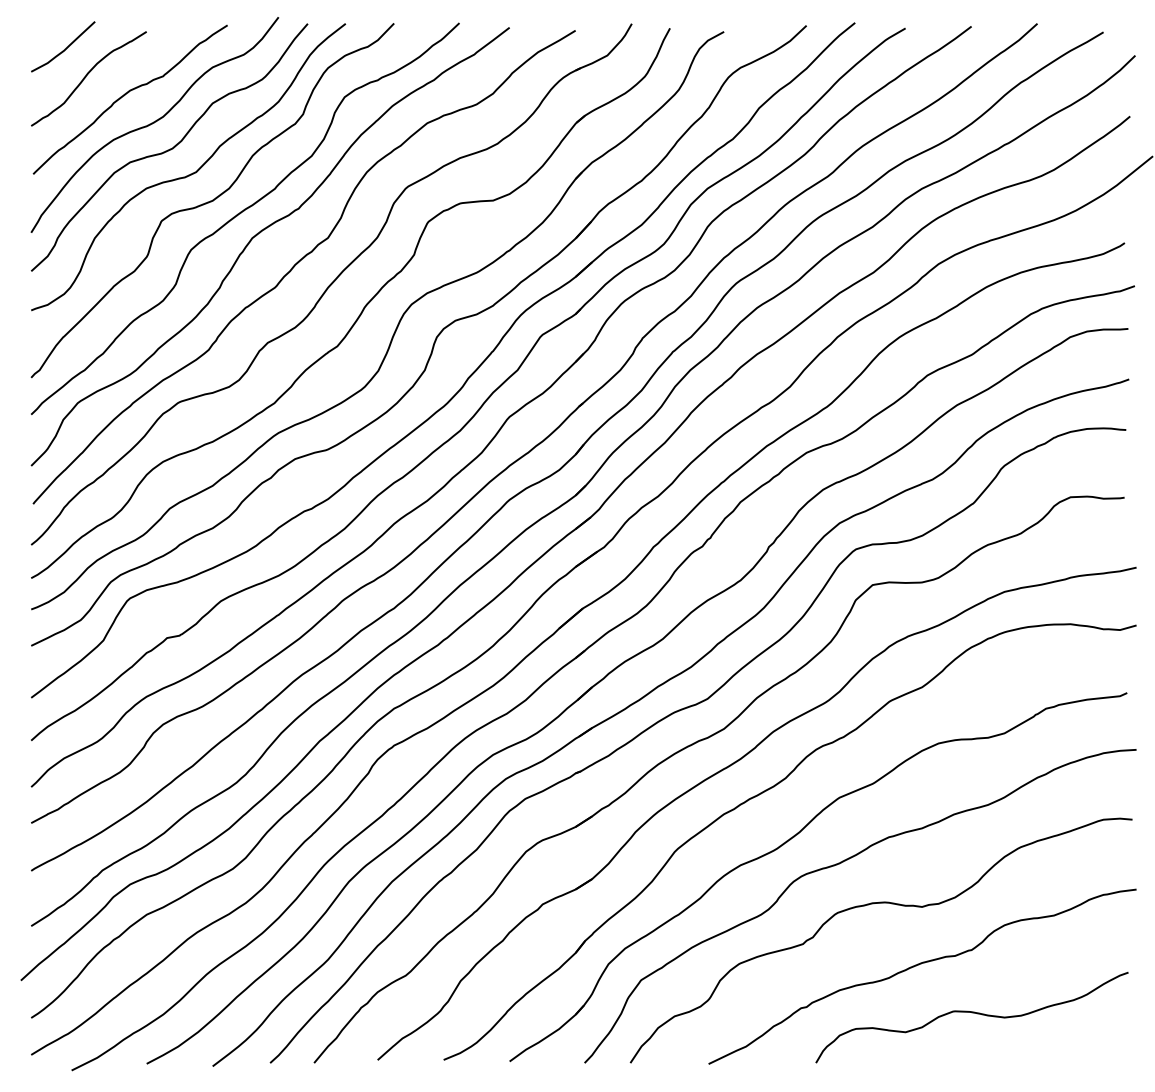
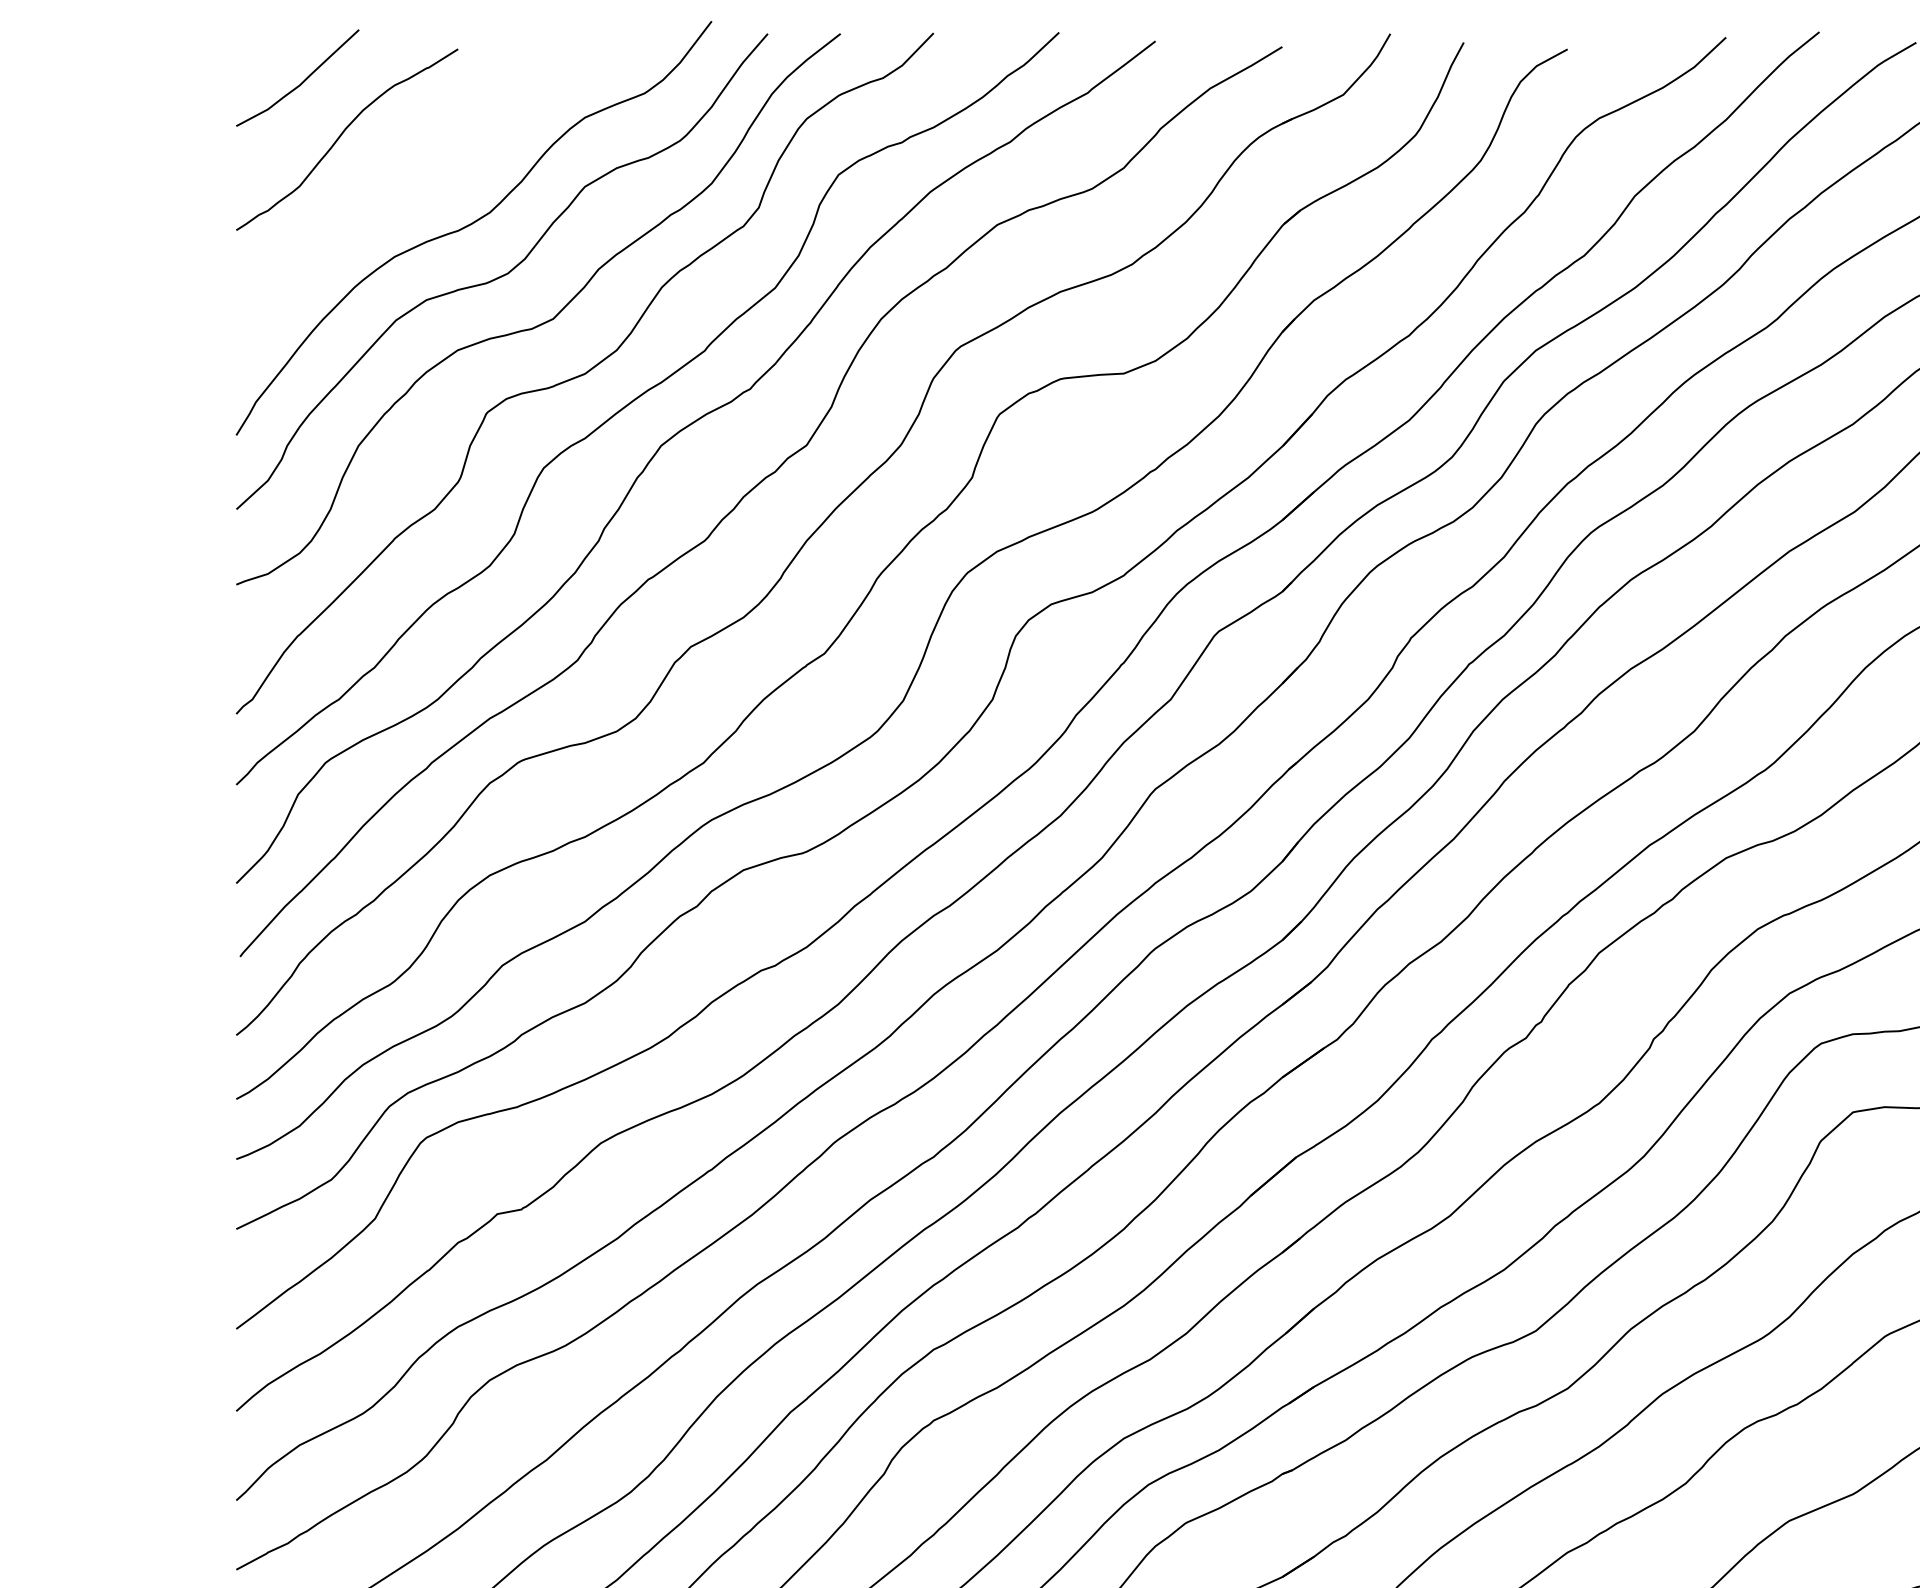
curve: (125, 95) -> (417, 171), removed

